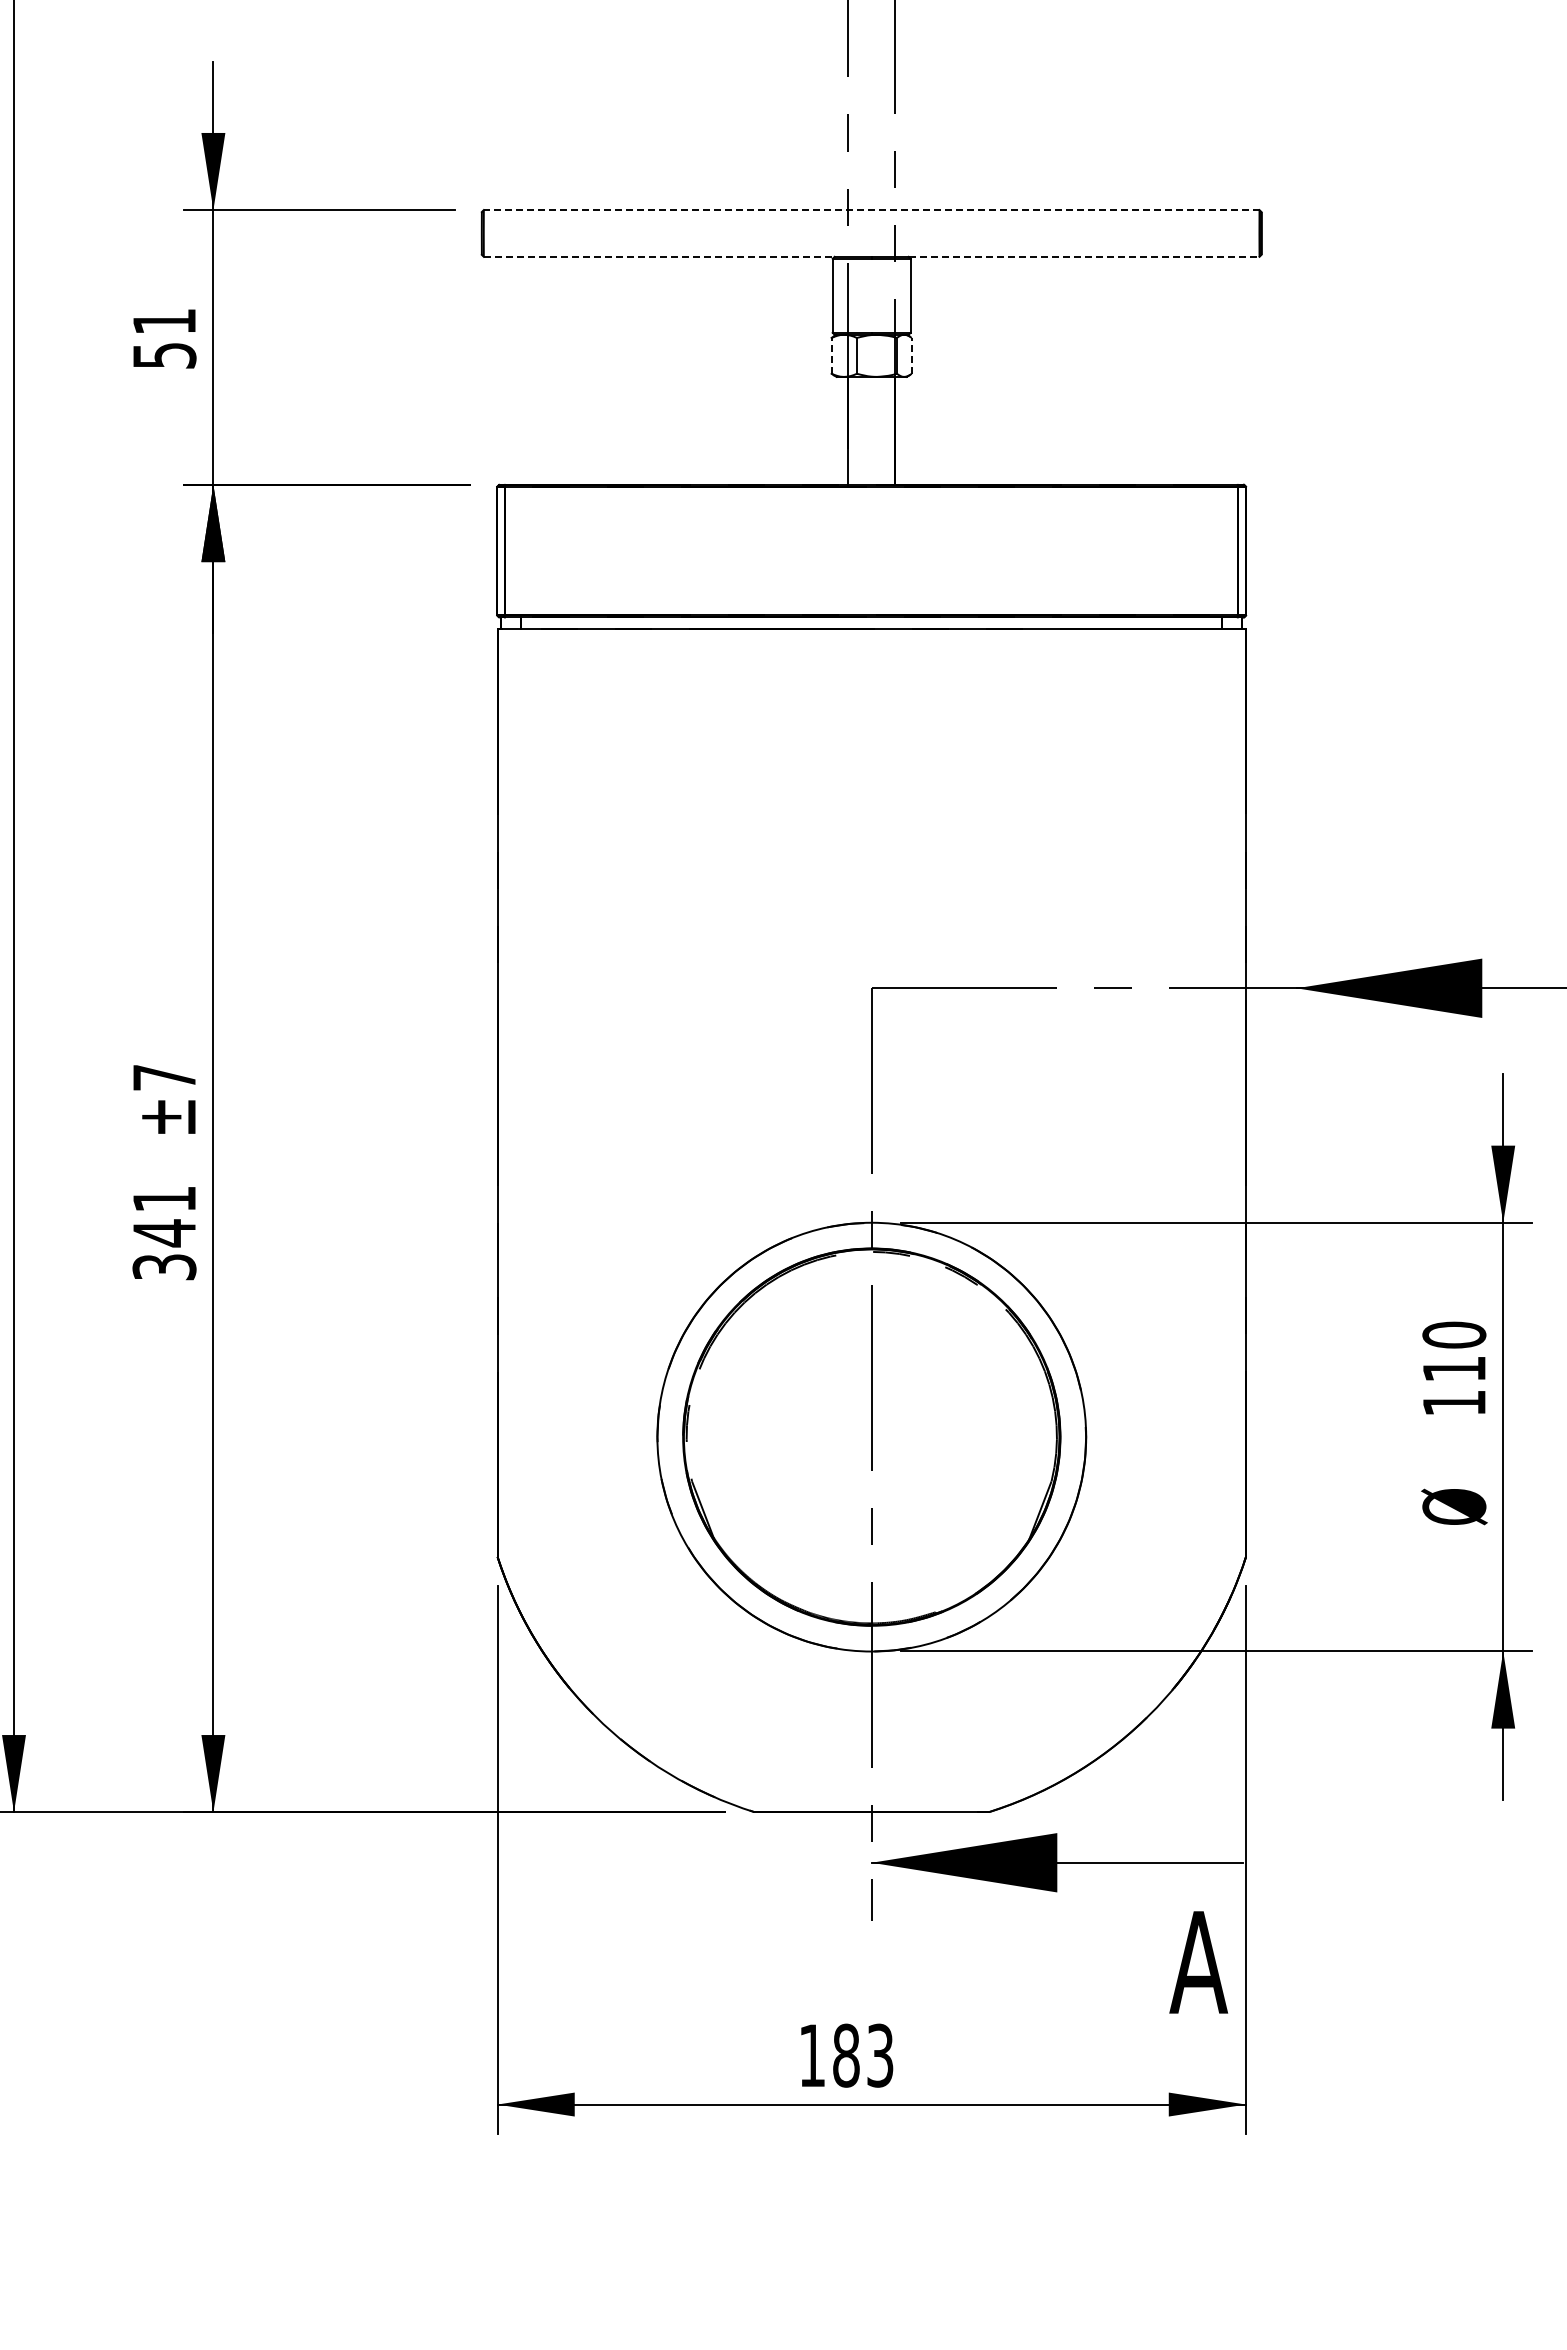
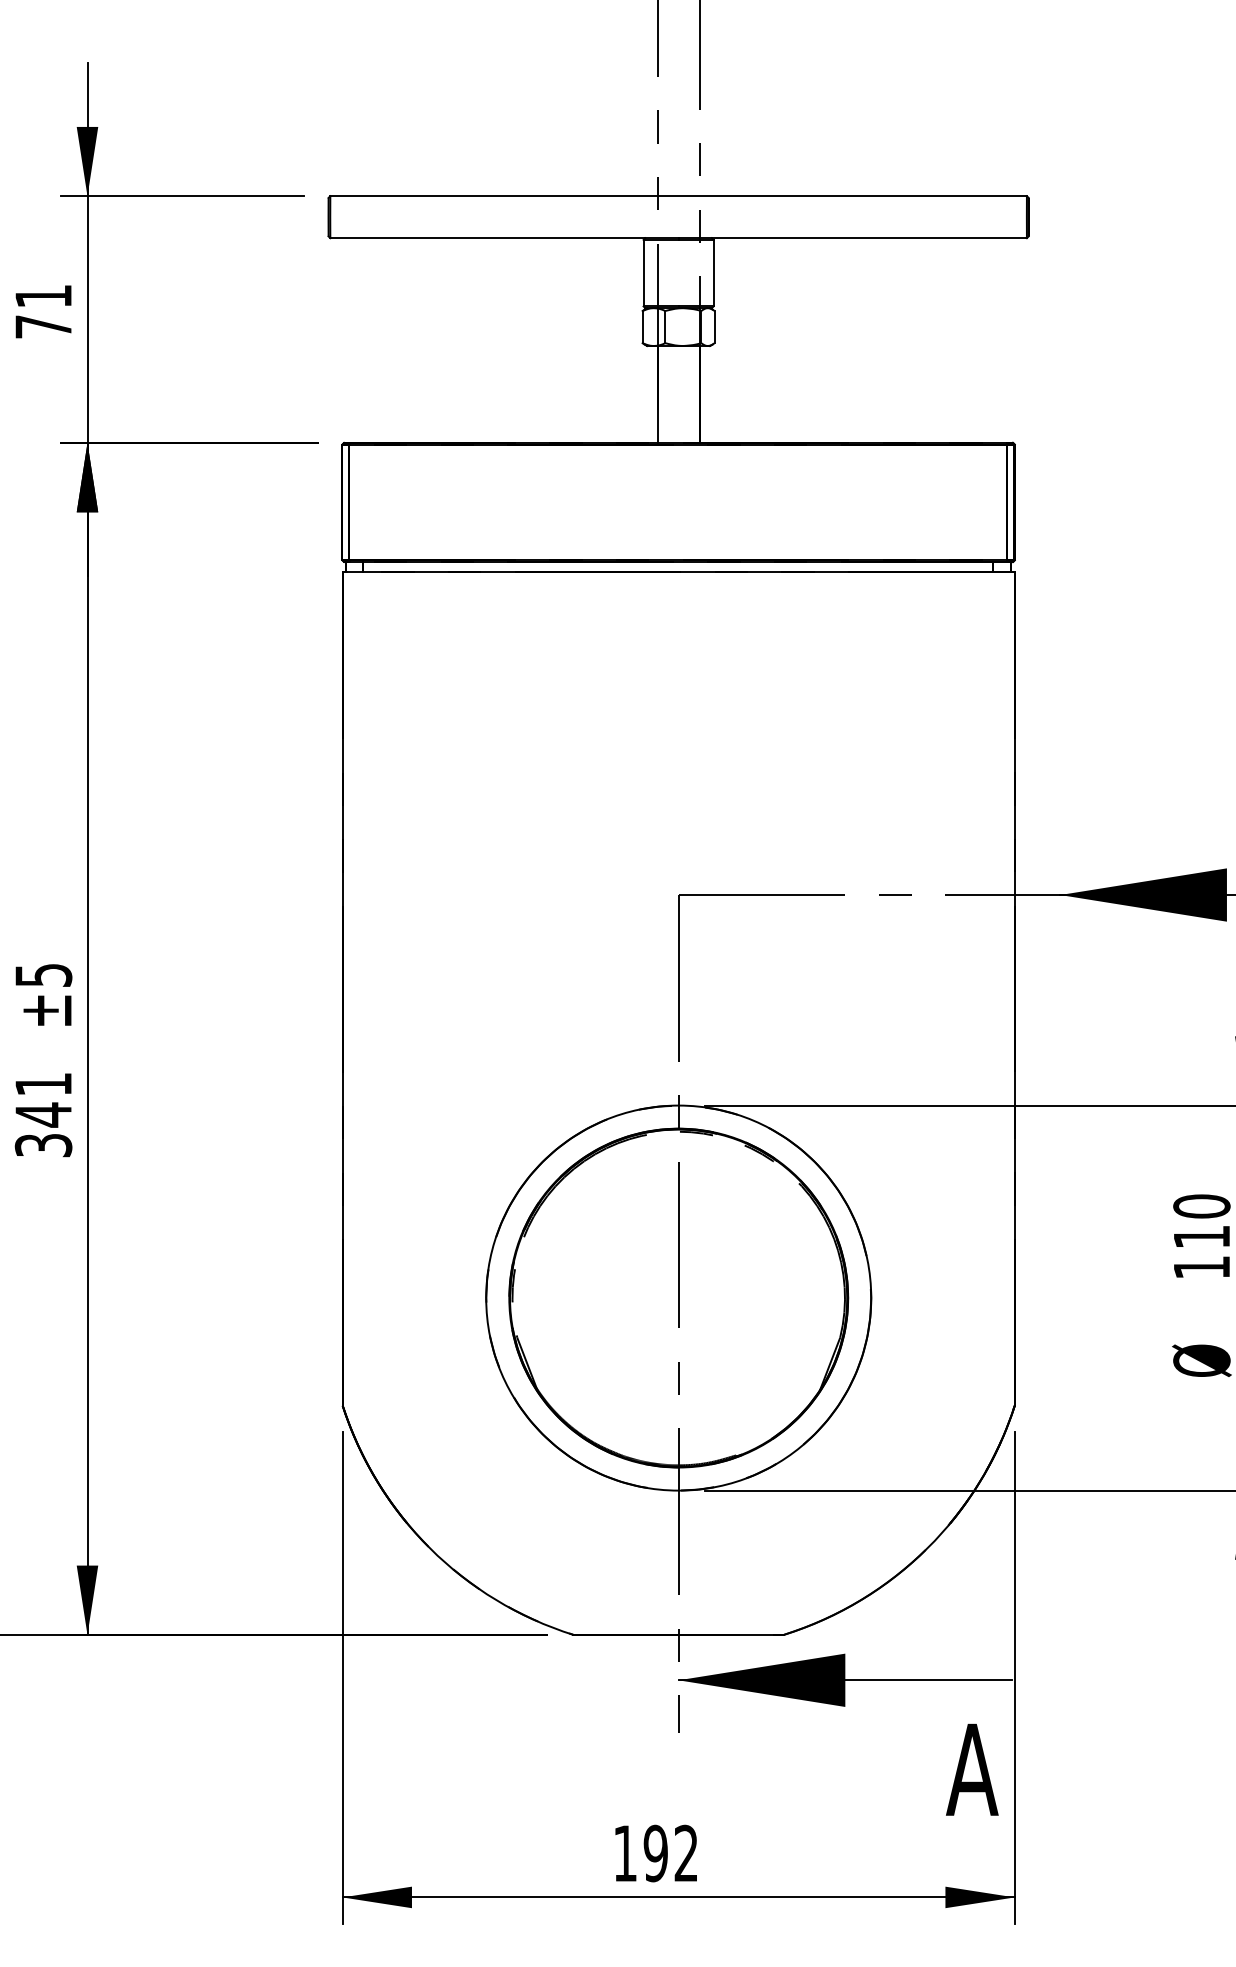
line: (871, 210) -> (678, 196), dashed -> solid
line: (659, 256) -> (488, 237), dashed -> solid
line: (1084, 256) -> (869, 237), dashed -> solid
text: (164, 355) -> (43, 326), 51 -> 71
line: (831, 355) -> (642, 326), dashed -> solid
line: (911, 355) -> (714, 326), dashed -> solid
text: (164, 1077) -> (43, 975), ±7 -> ±5
text: (862, 2055) -> (670, 1853), 183 -> 192

